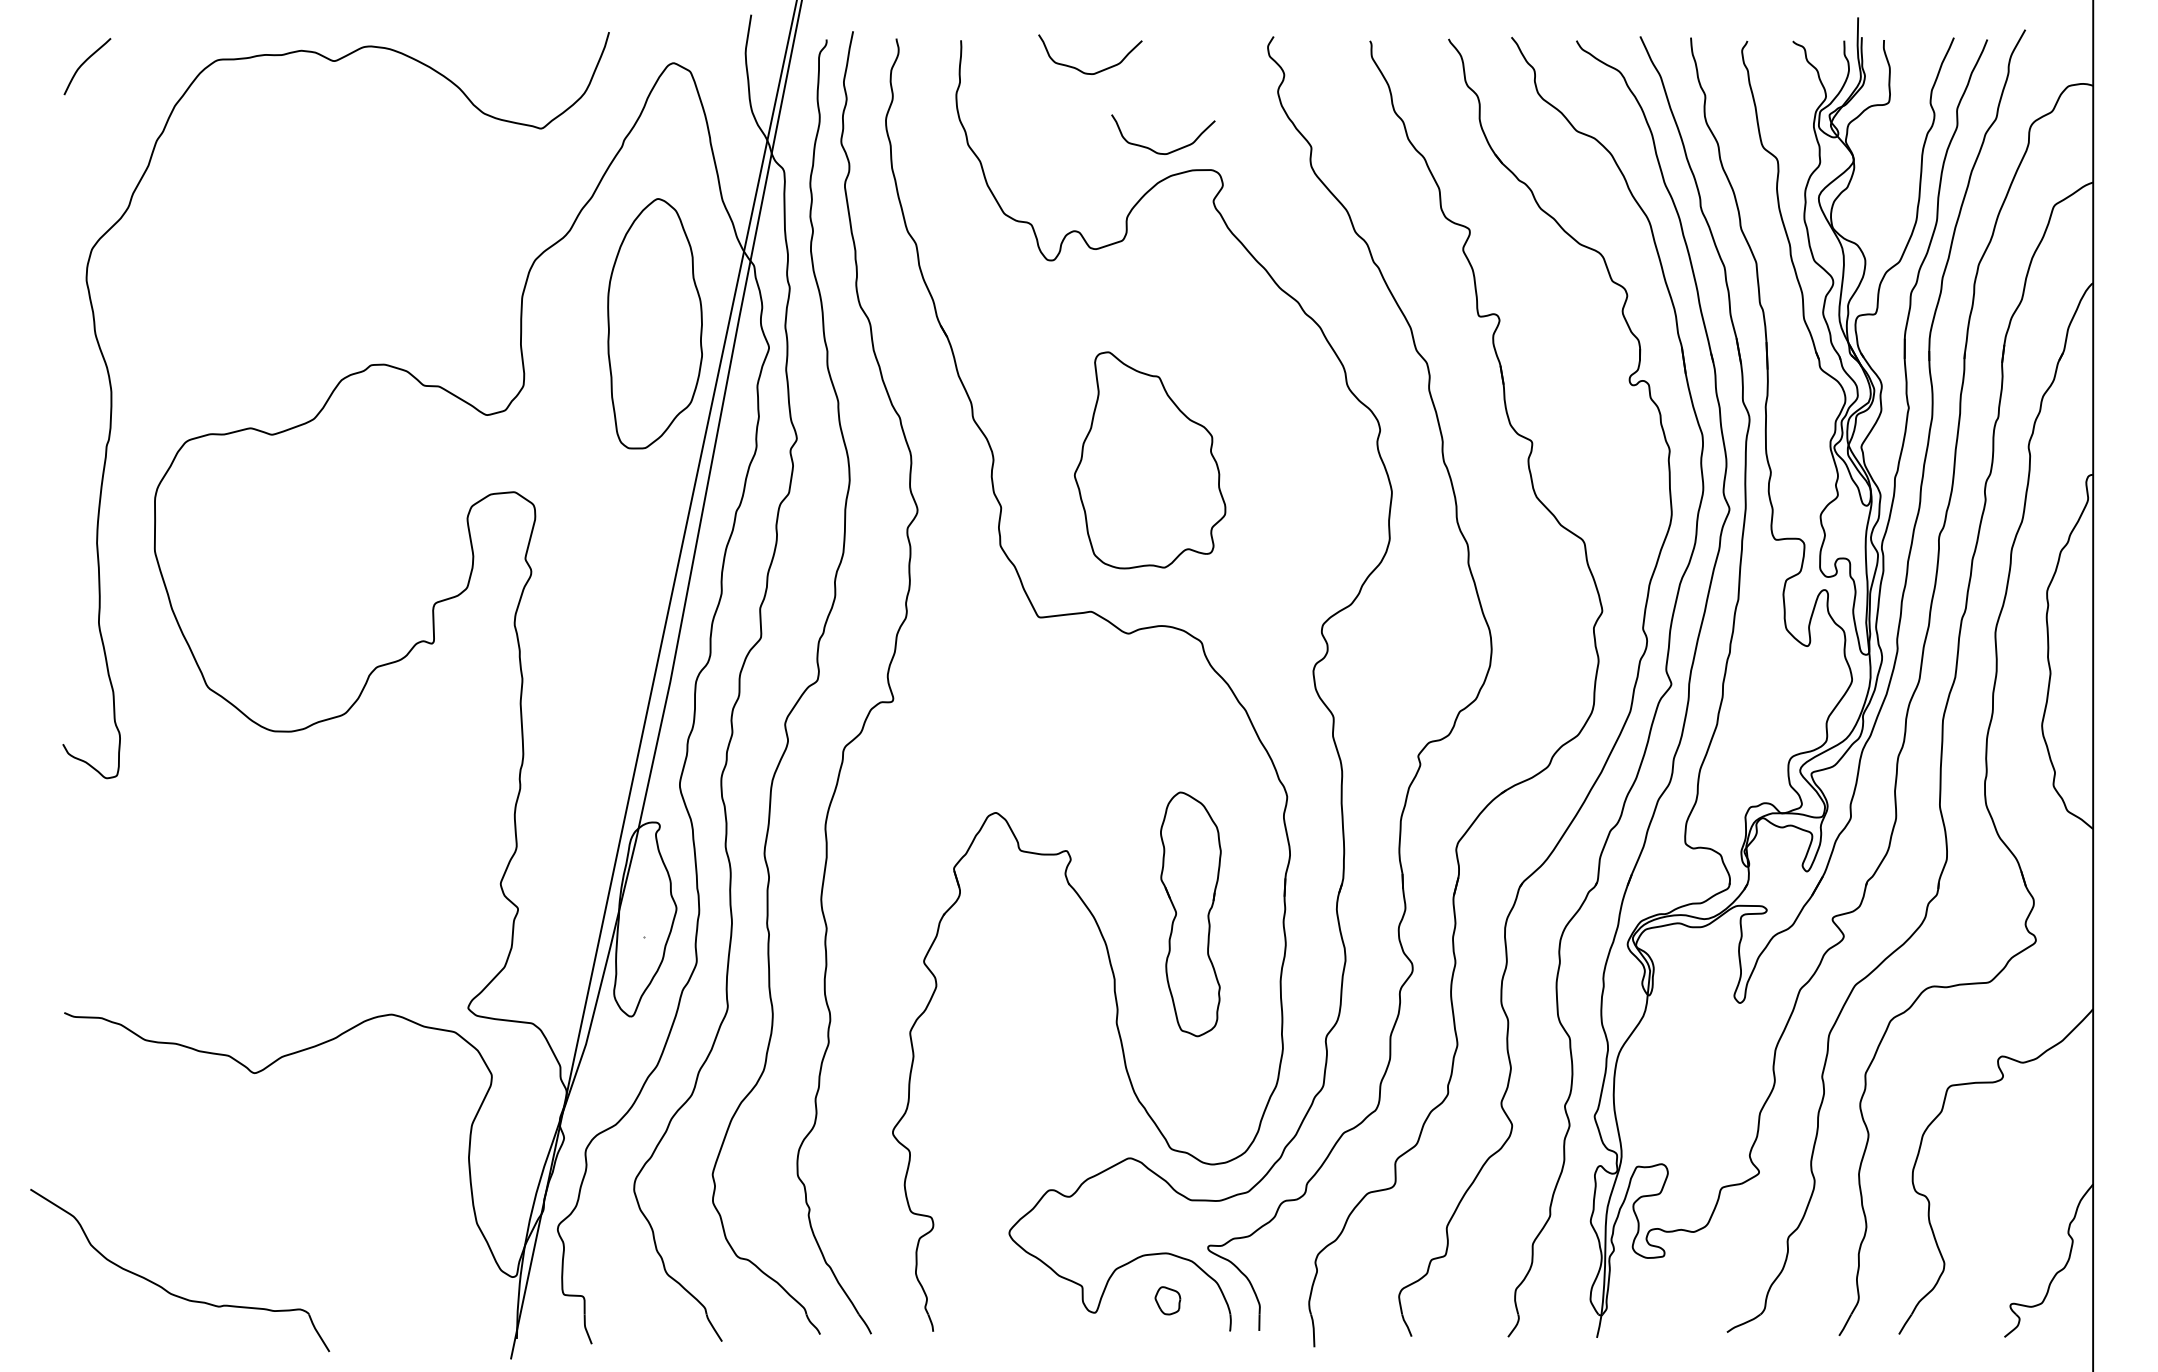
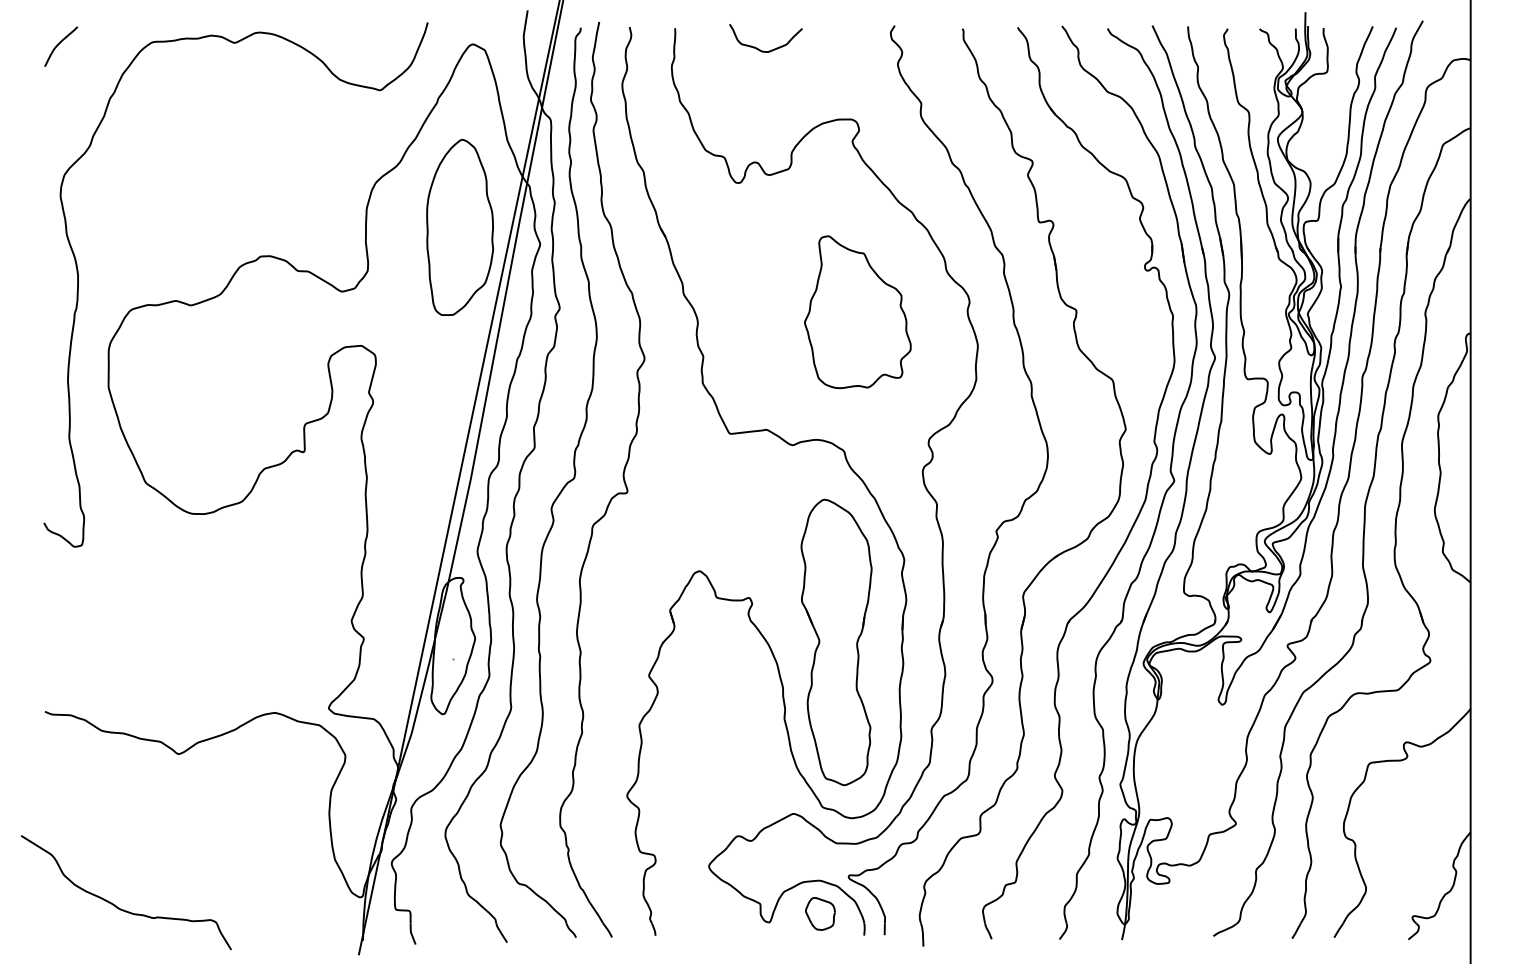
curve: (1160, 152) -> (815, 107), removed
part: (1149, 460) -> (857, 312), moved
part: (1190, 914) -> (836, 642), size x1.67
part: (1167, 1300) -> (820, 913), size x1.67

